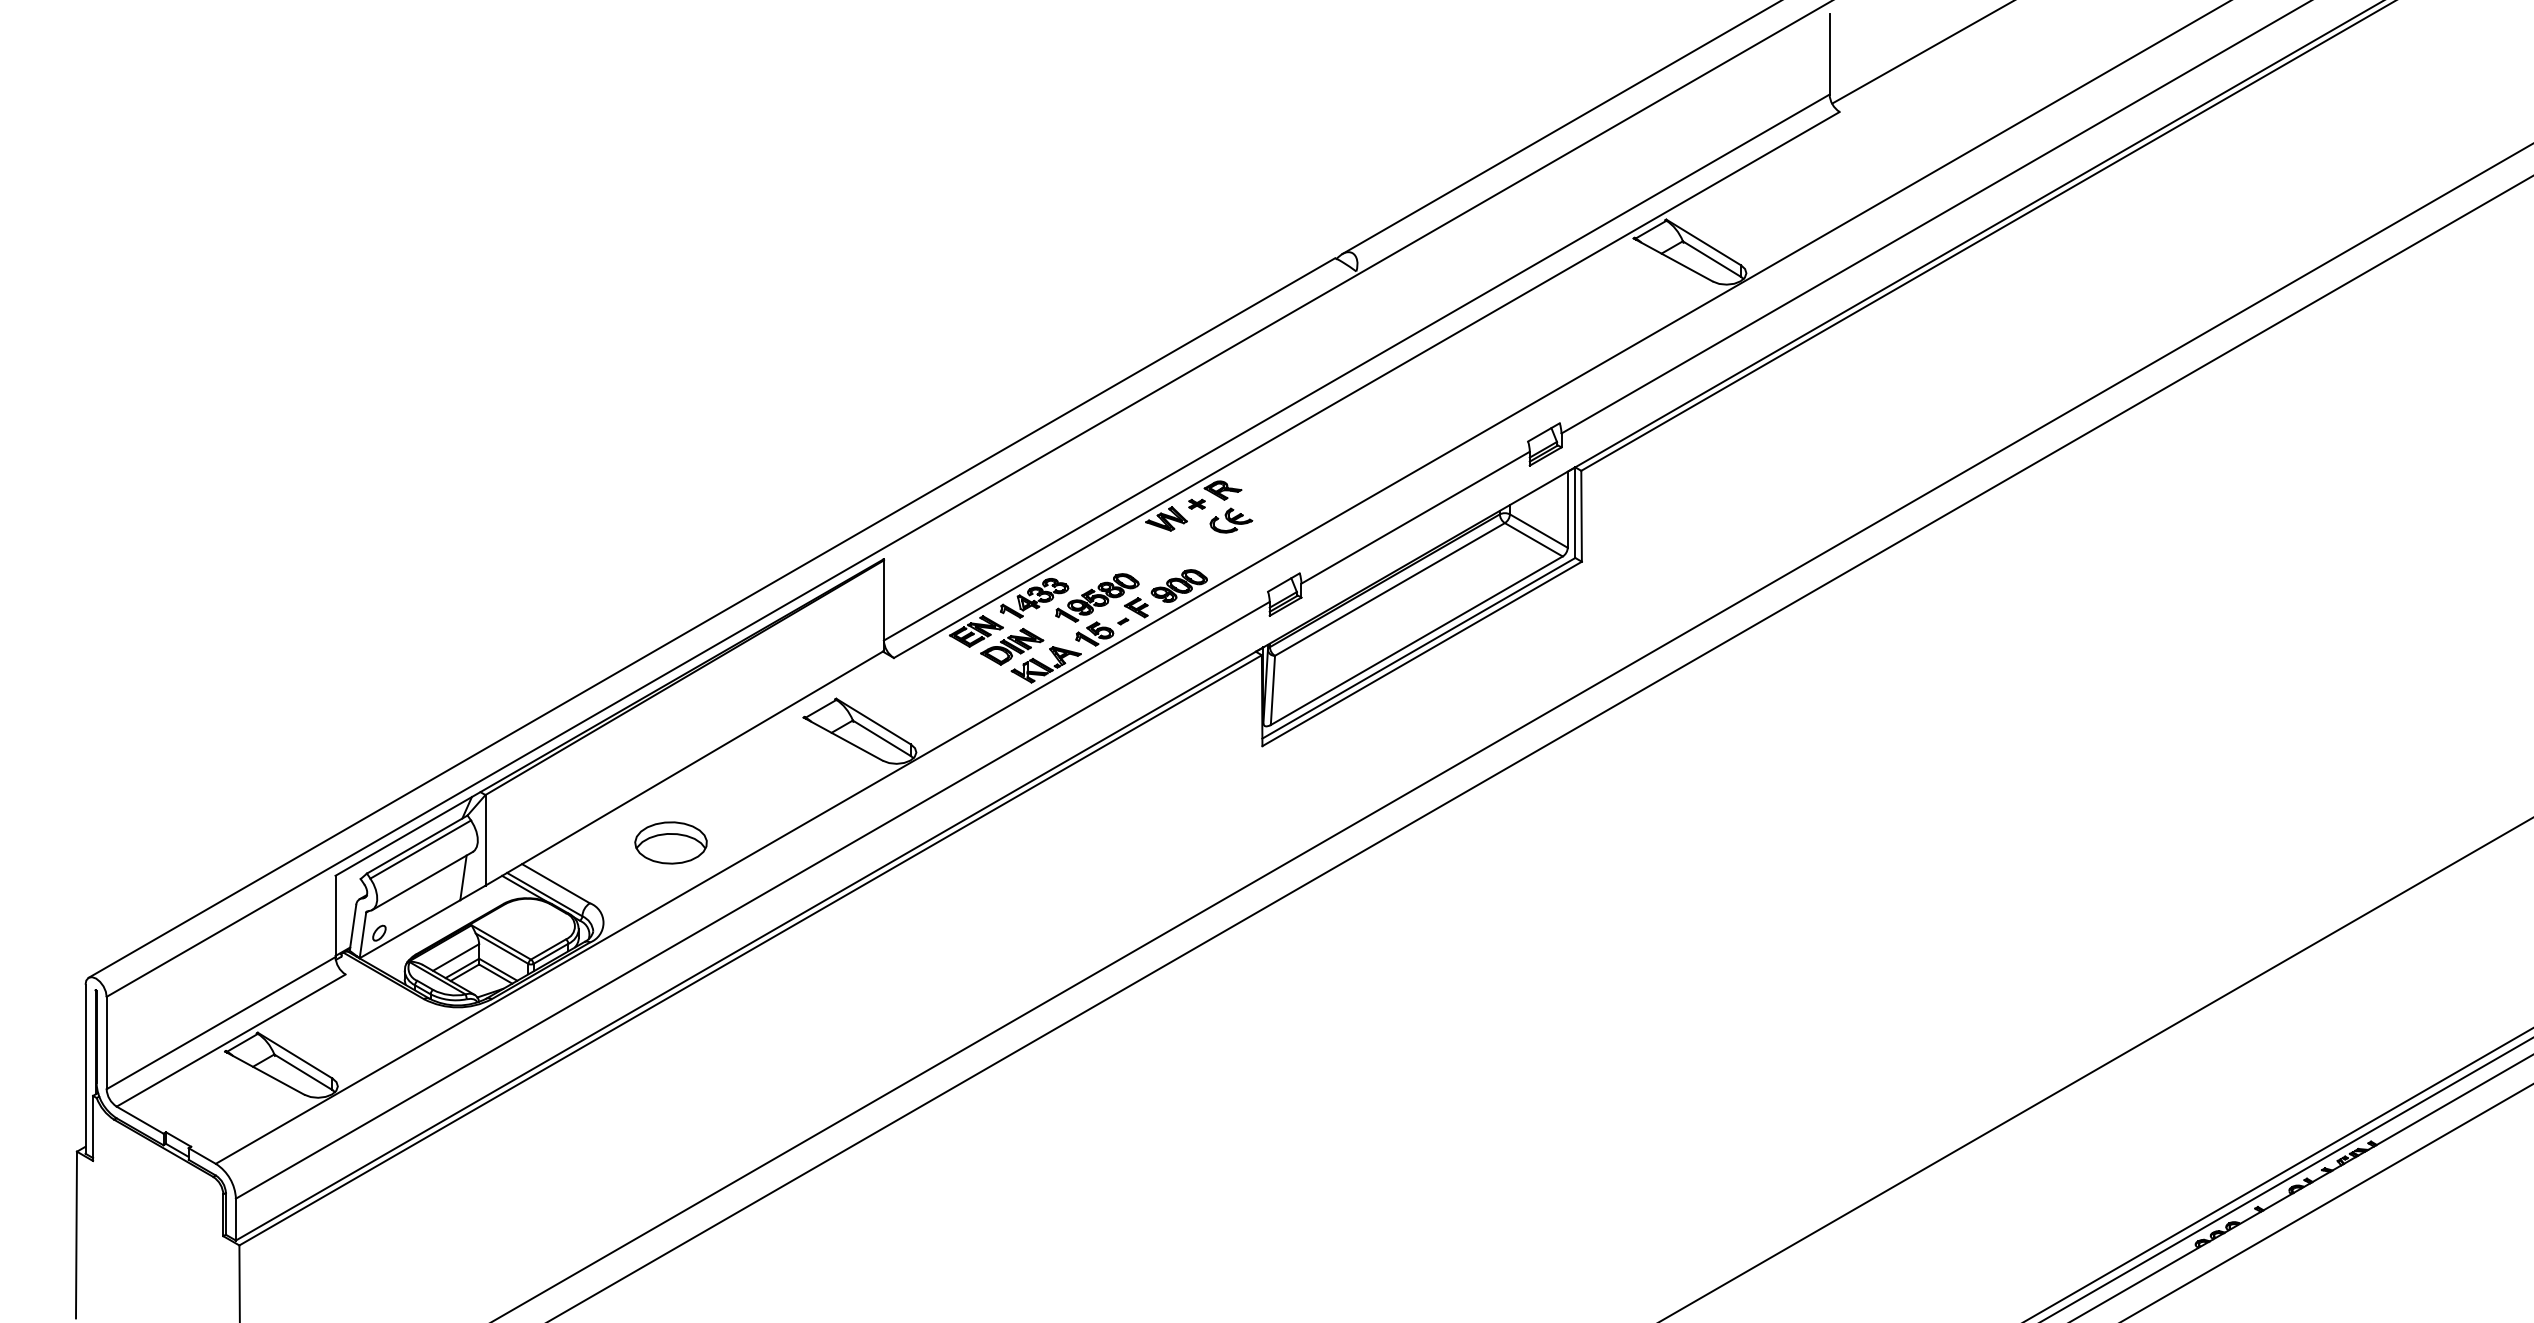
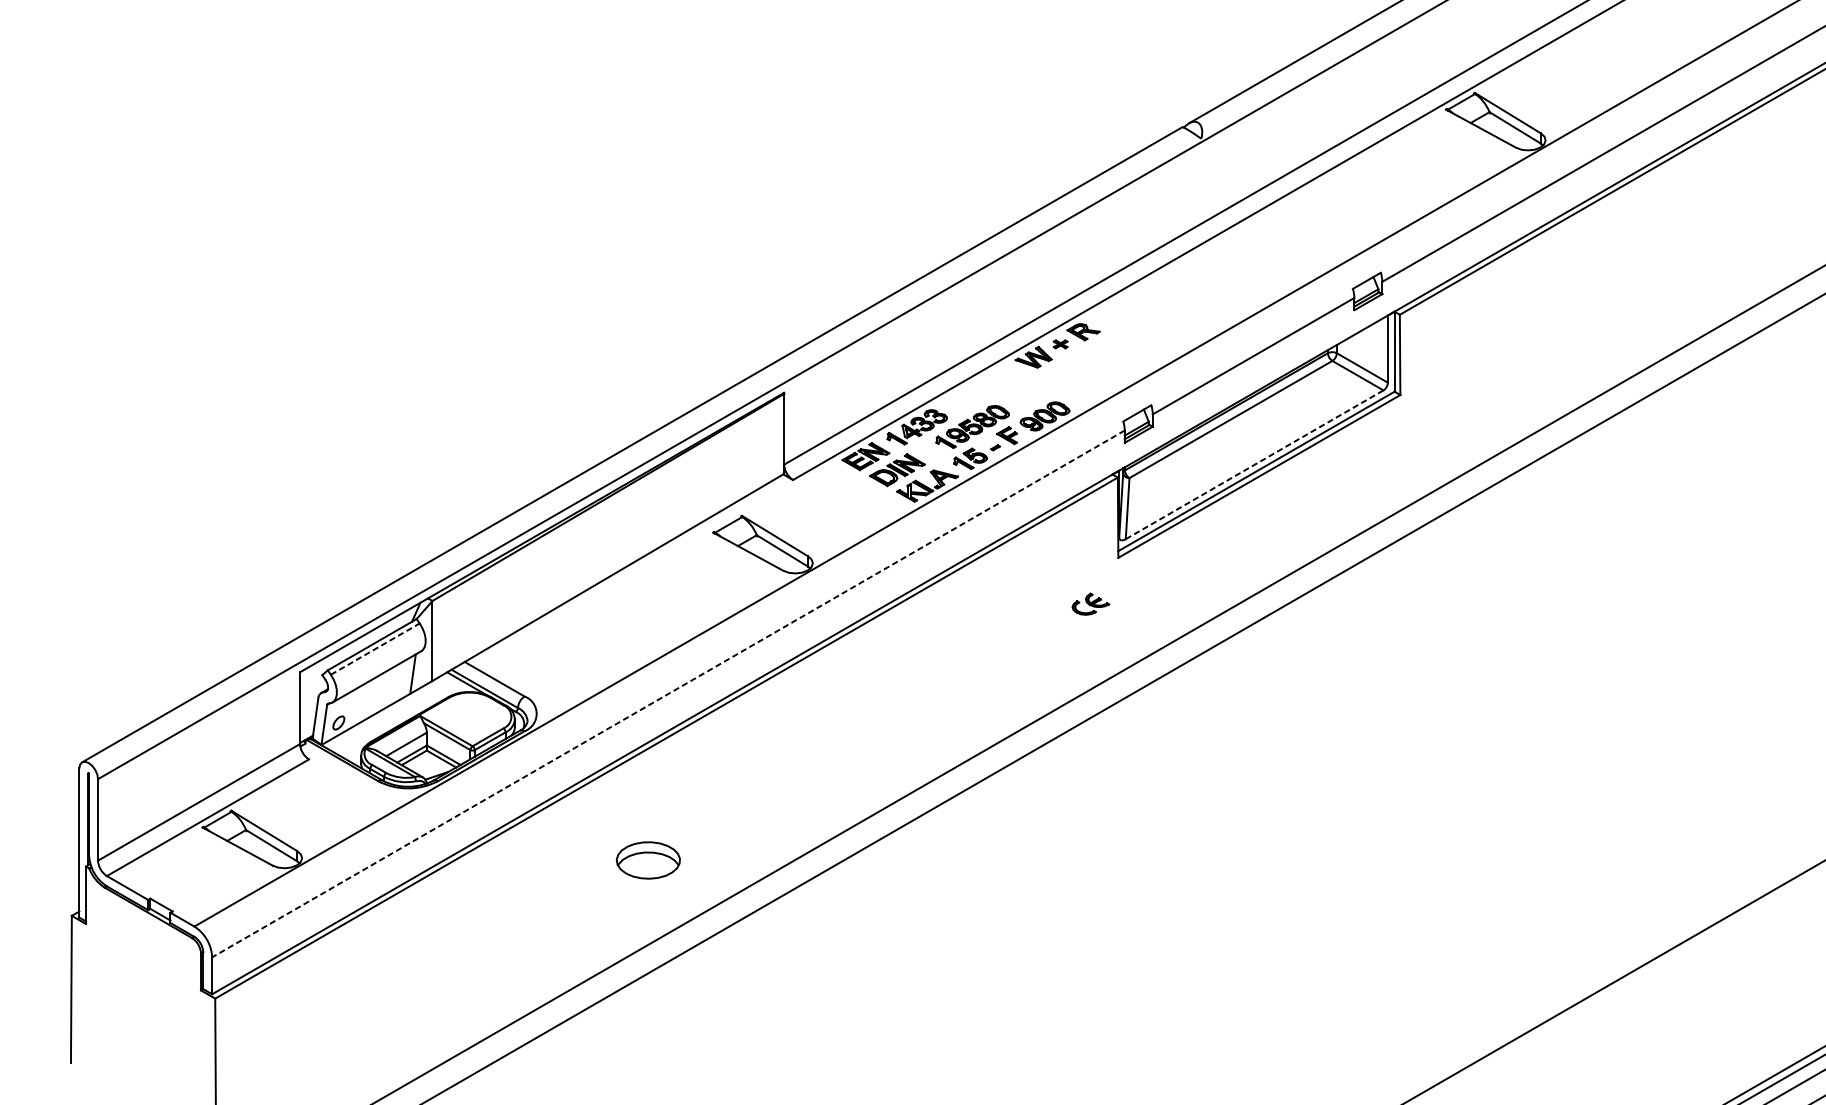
part: (1231, 520) -> (1091, 604), moved
line: (1416, 640) -> (1254, 464), solid -> dashed
part: (670, 842) -> (647, 860), moved
line: (421, 849) -> (375, 649), solid -> dashed
line: (752, 900) -> (668, 694), solid -> dashed

